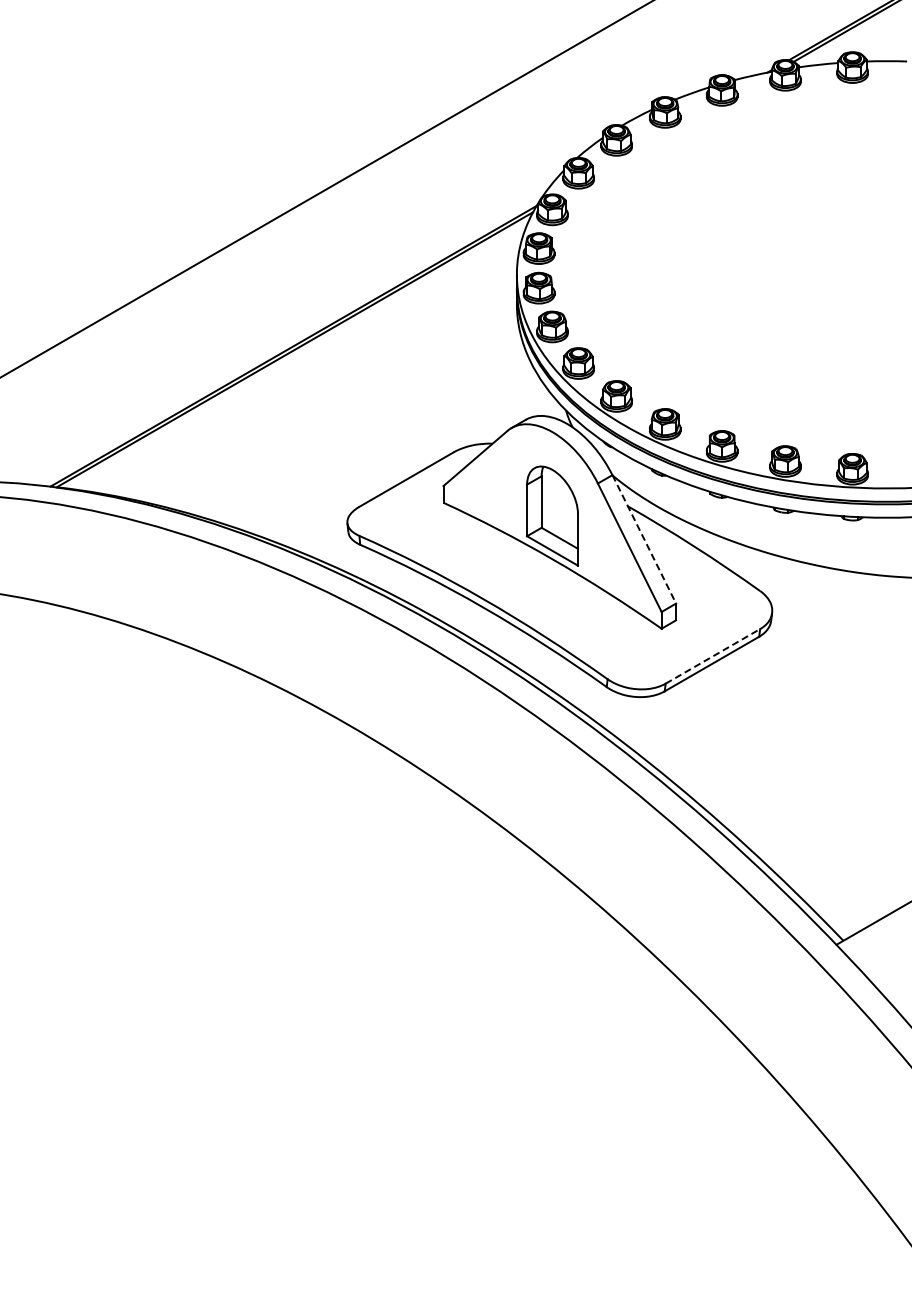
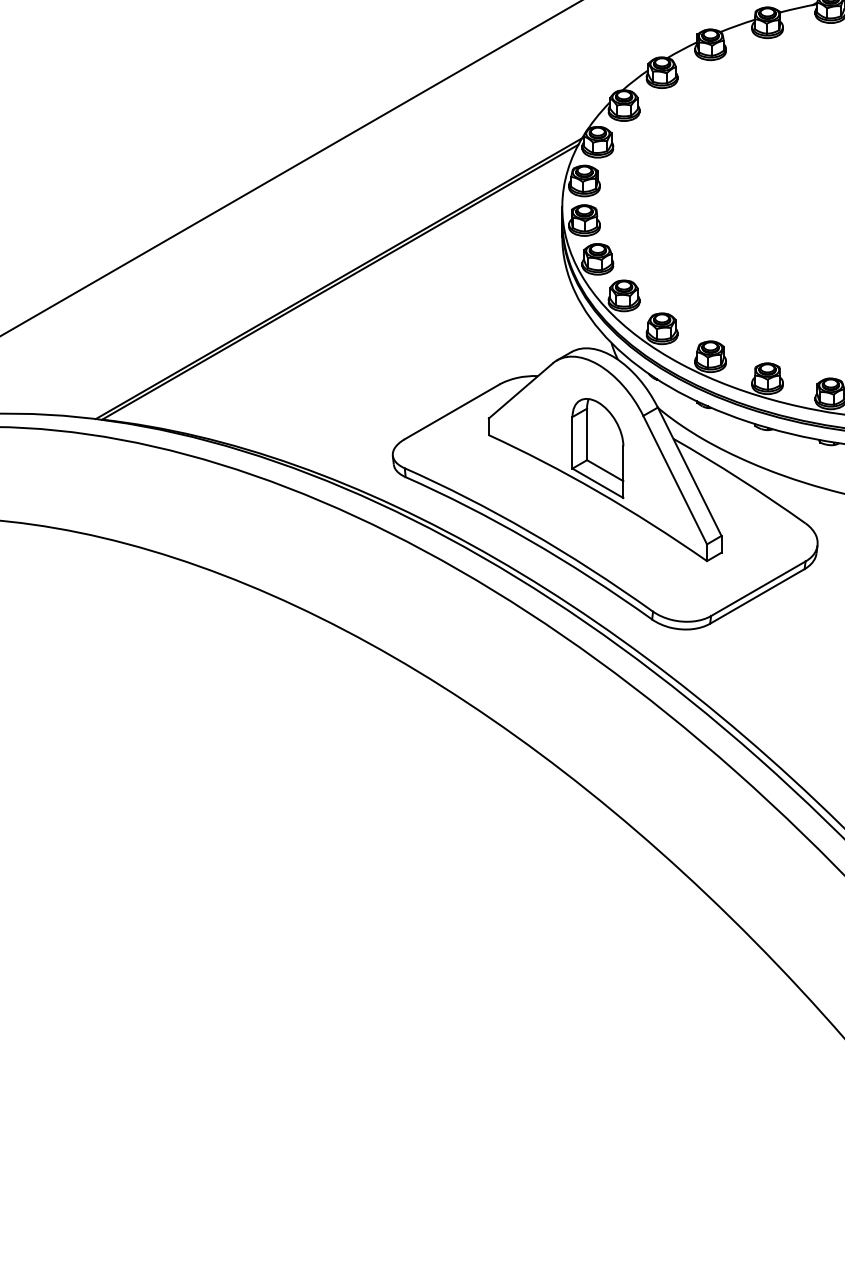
line: (644, 539) -> (689, 471), dashed -> solid
line: (712, 656) -> (757, 588), dashed -> solid

